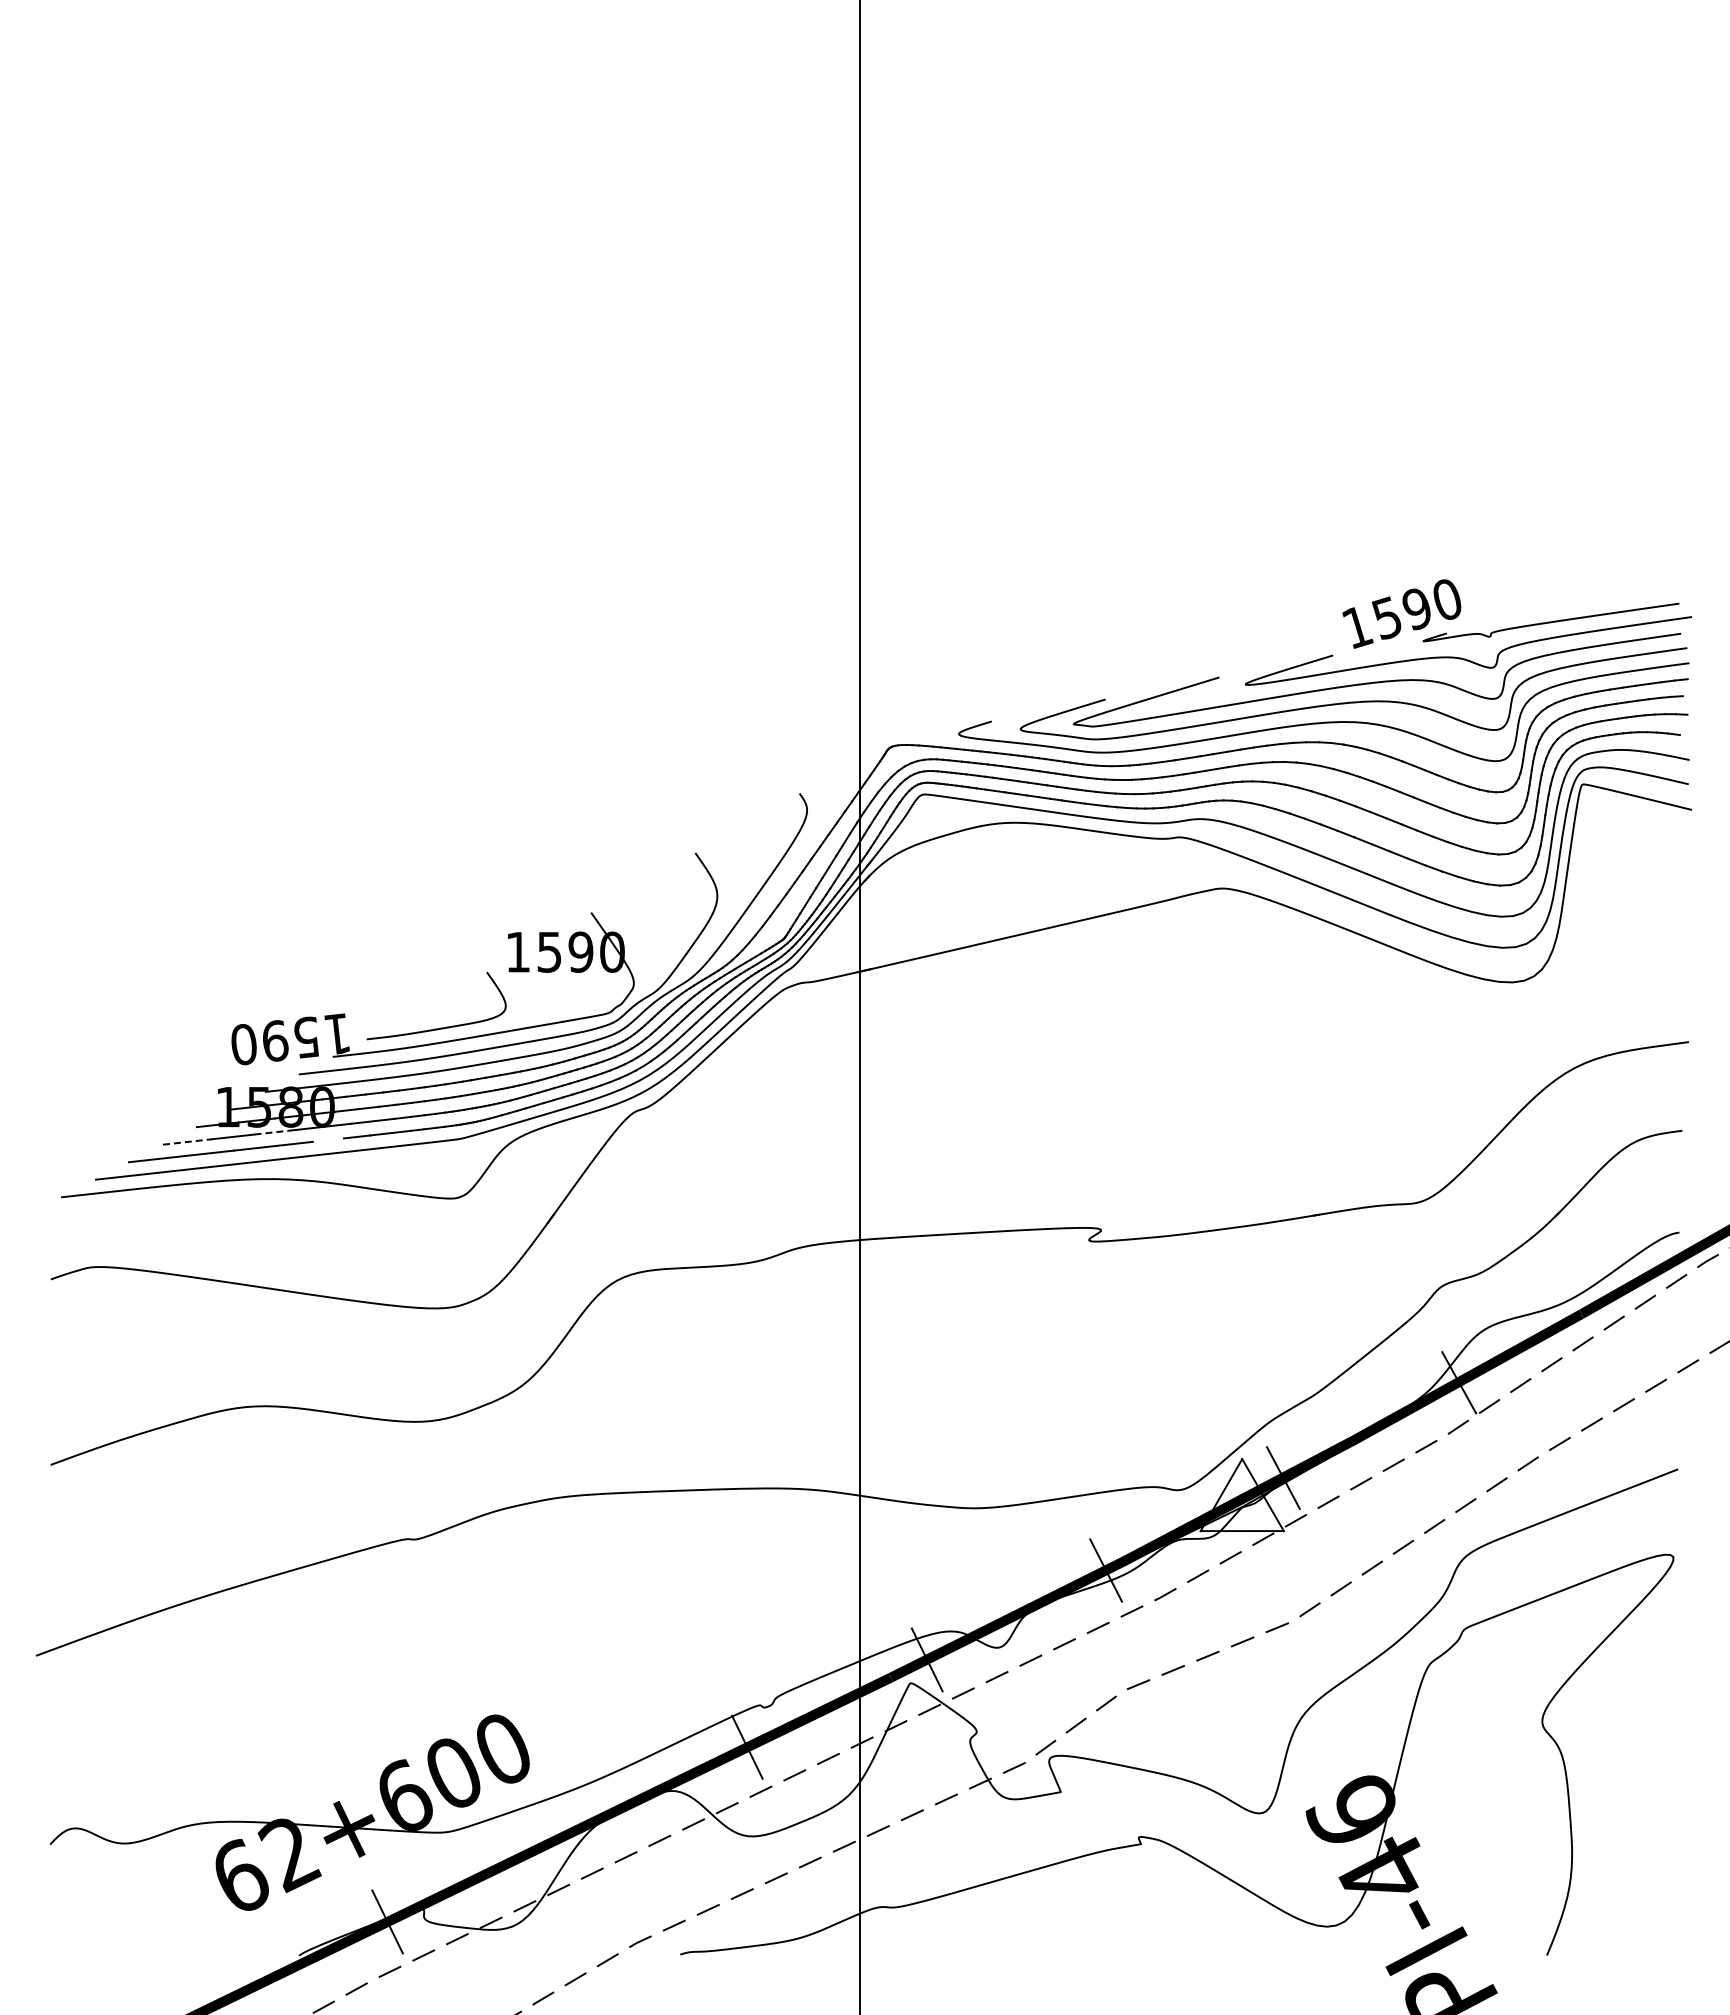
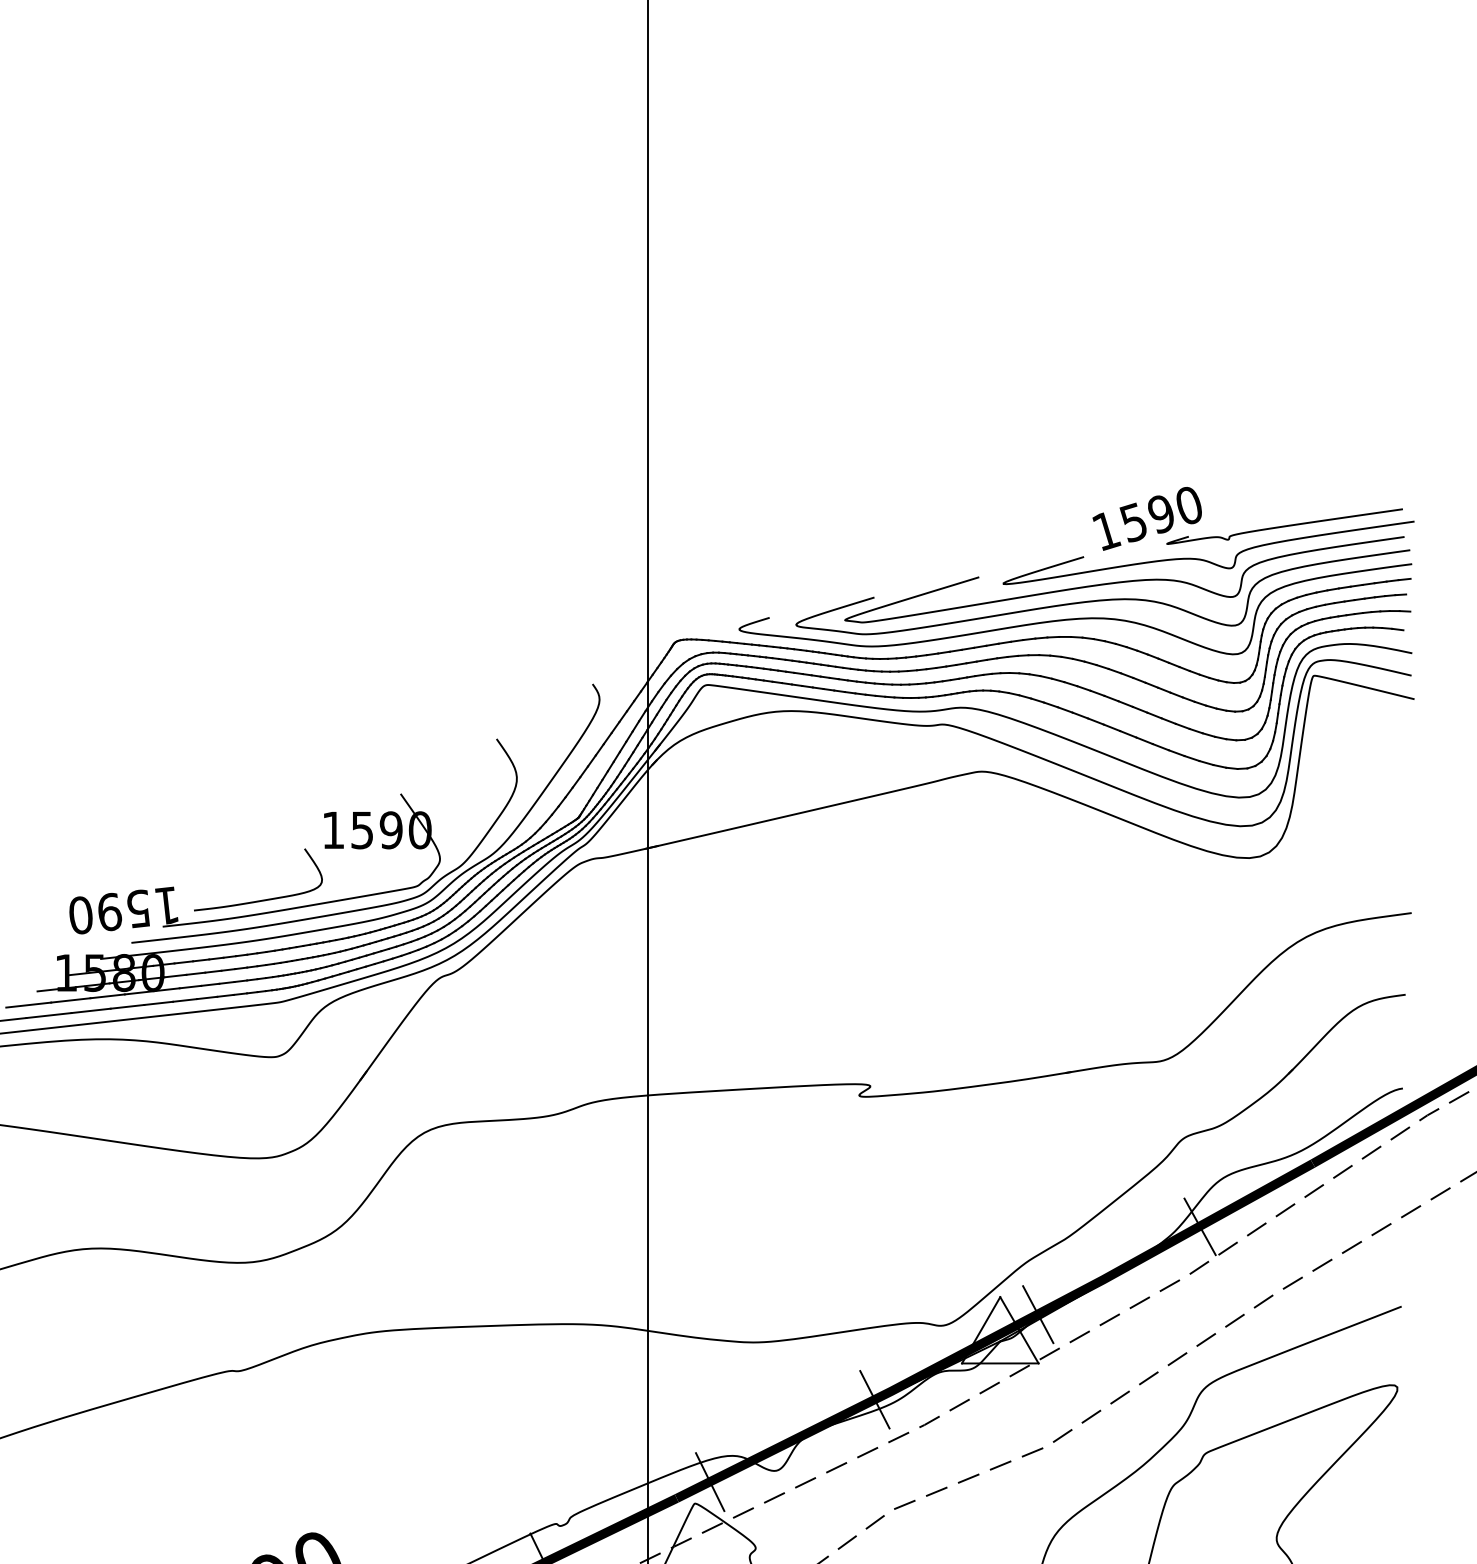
line: (273, 1132) -> (108, 996), dashed -> solid
line: (328, 1139) -> (158, 1002), added
line: (187, 1141) -> (28, 1004), dashed -> solid

